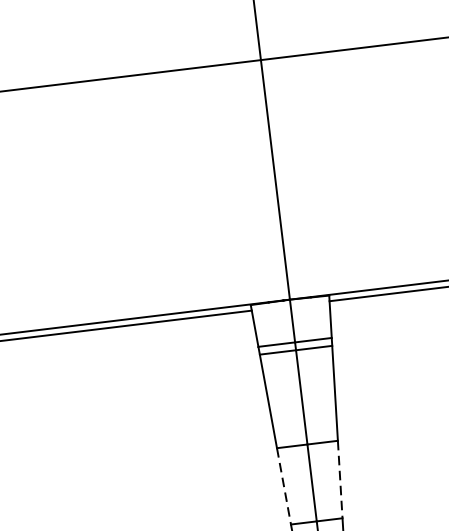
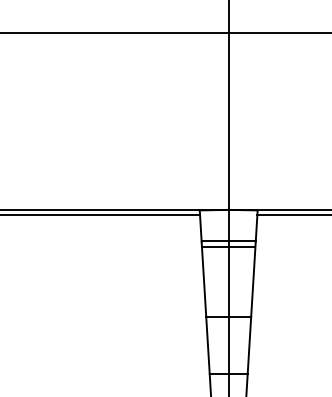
line: (340, 479) -> (249, 345), dashed -> solid
line: (283, 486) -> (207, 345), dashed -> solid

